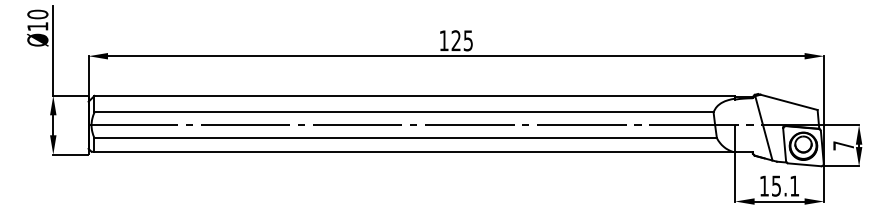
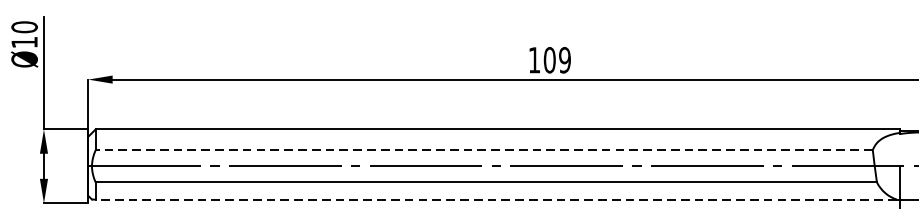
text: (462, 40) -> (557, 59), 125 -> 109
line: (404, 112) -> (484, 150), solid -> dashed
line: (413, 151) -> (496, 199), solid -> dashed

